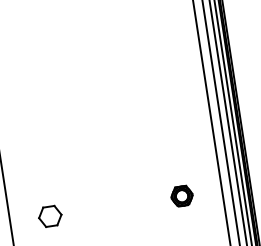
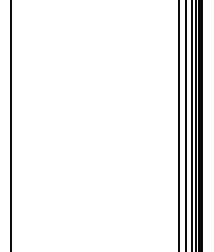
part: (180, 195) -> (146, 157), removed
part: (50, 215) -> (42, 157), removed

